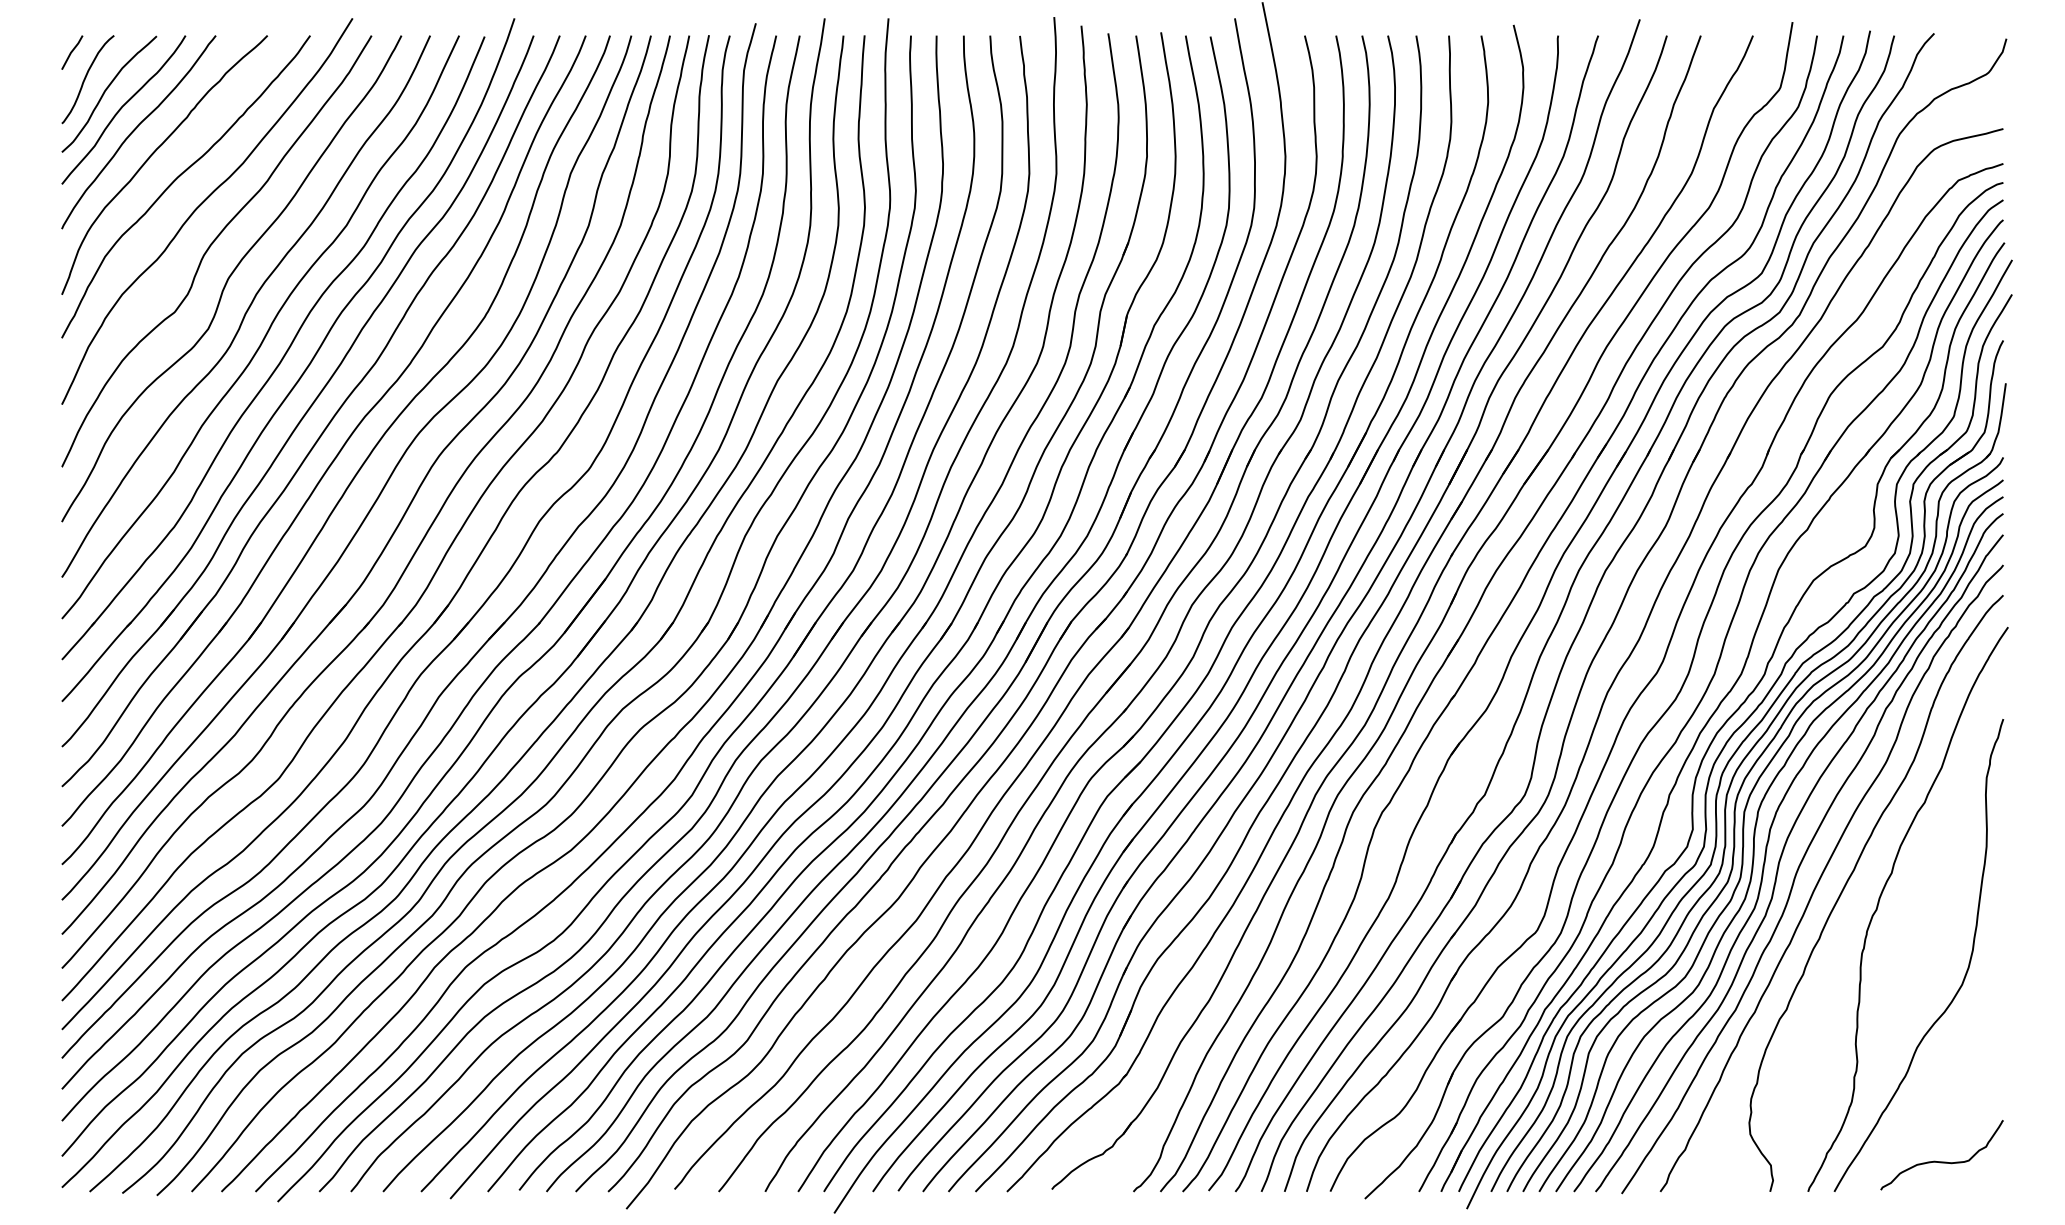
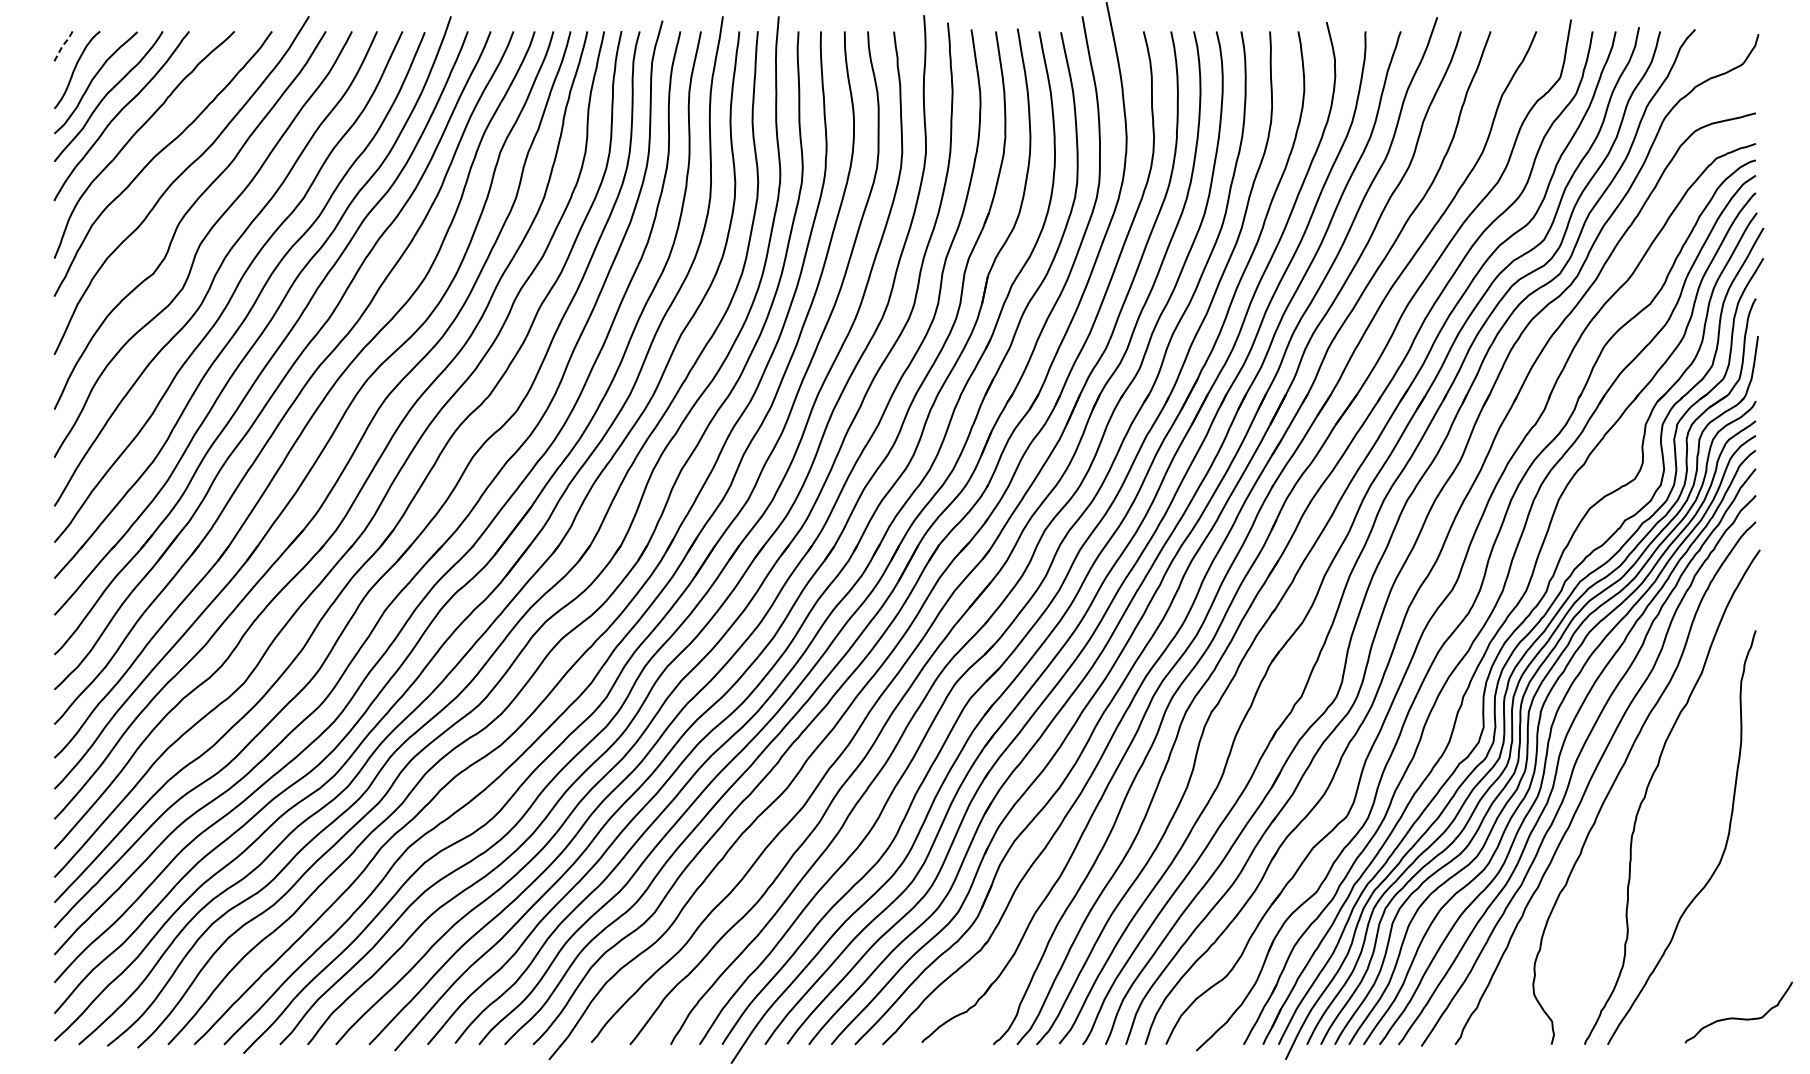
line: (71, 52) -> (62, 46), solid -> dashed
curve: (1941, 1161) -> (1738, 1018), moved

